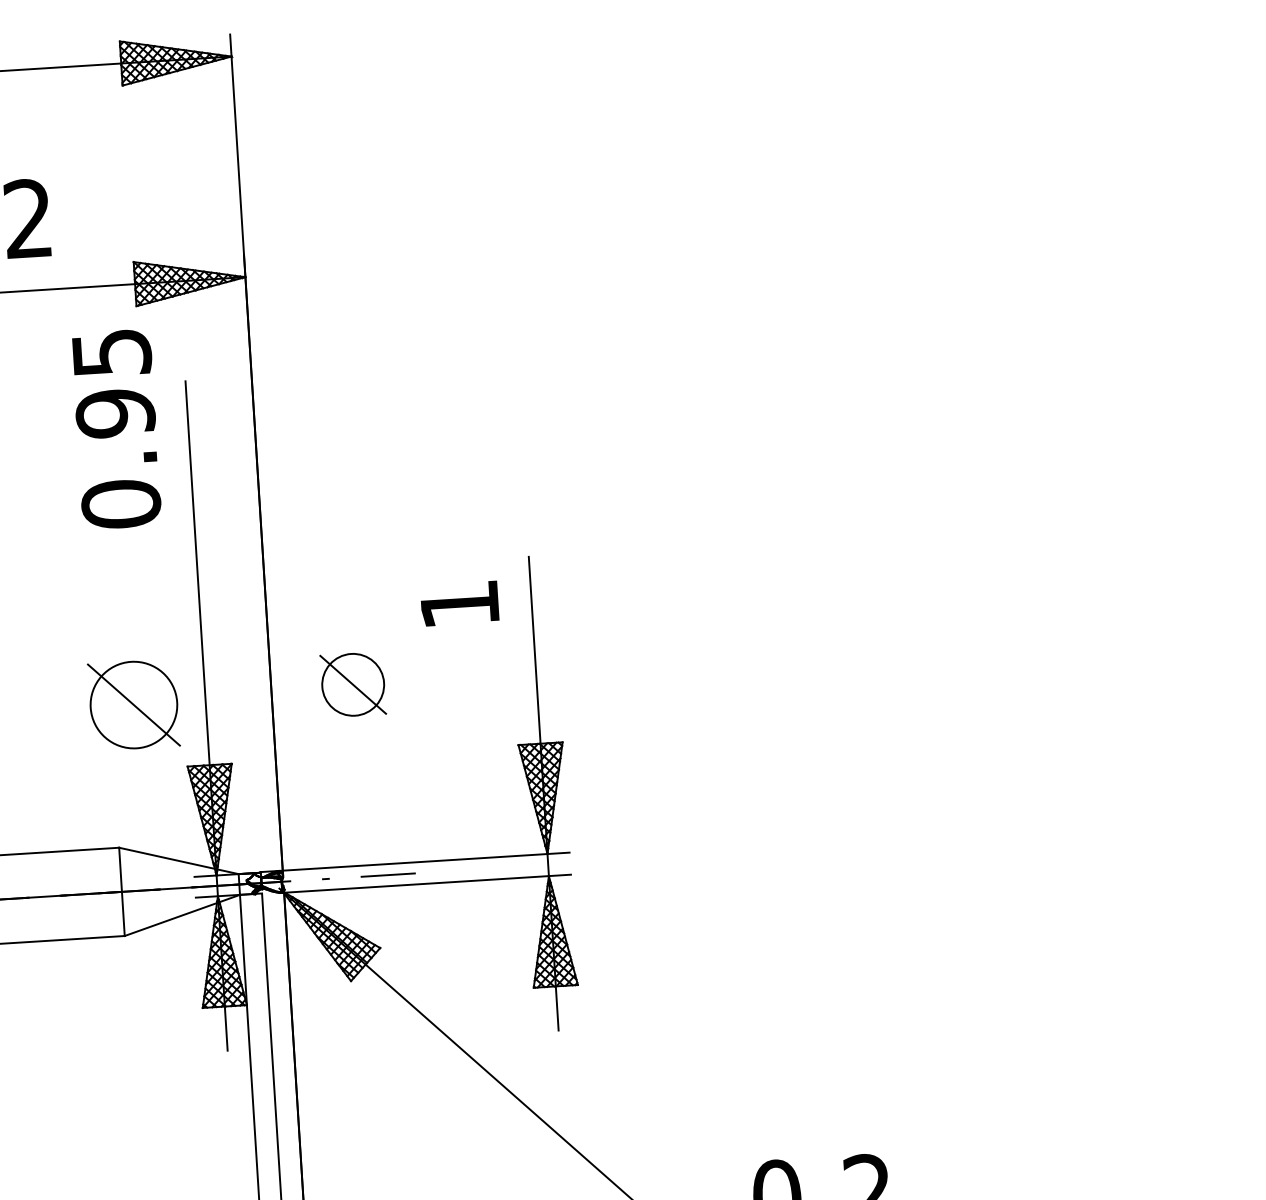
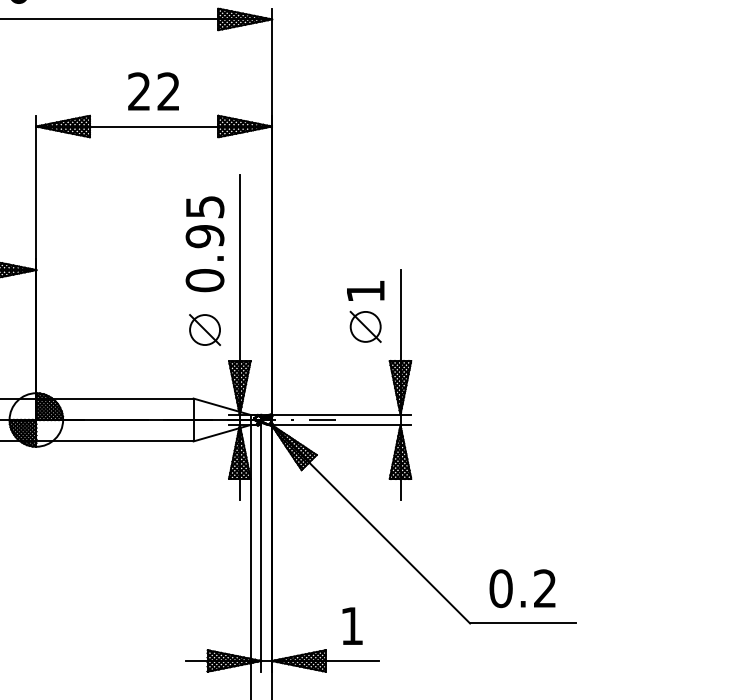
text: (115, 430) -> (204, 244), moved
part: (352, 683) -> (365, 326), moved
part: (132, 704) -> (204, 329), size x0.71

